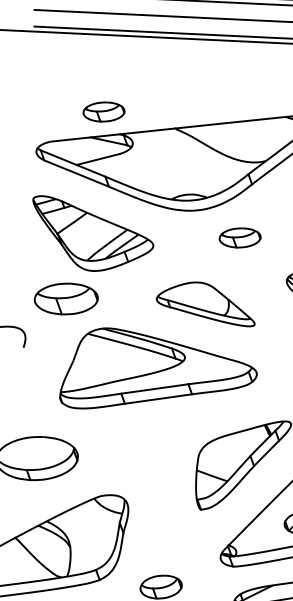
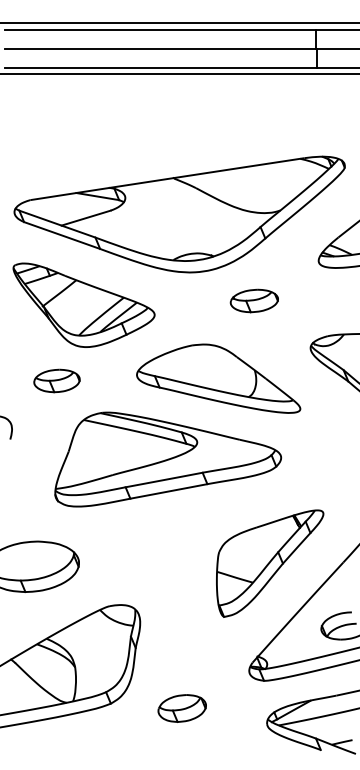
part: (103, 111) -> (89, 162), removed
part: (65, 298) -> (56, 380), size x0.62
part: (205, 303) -> (218, 378), size x1.43

